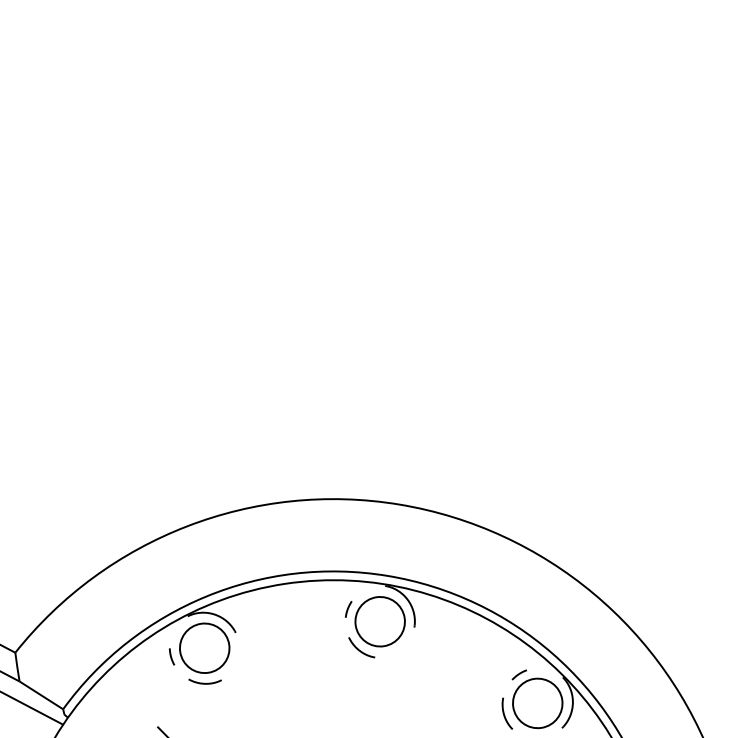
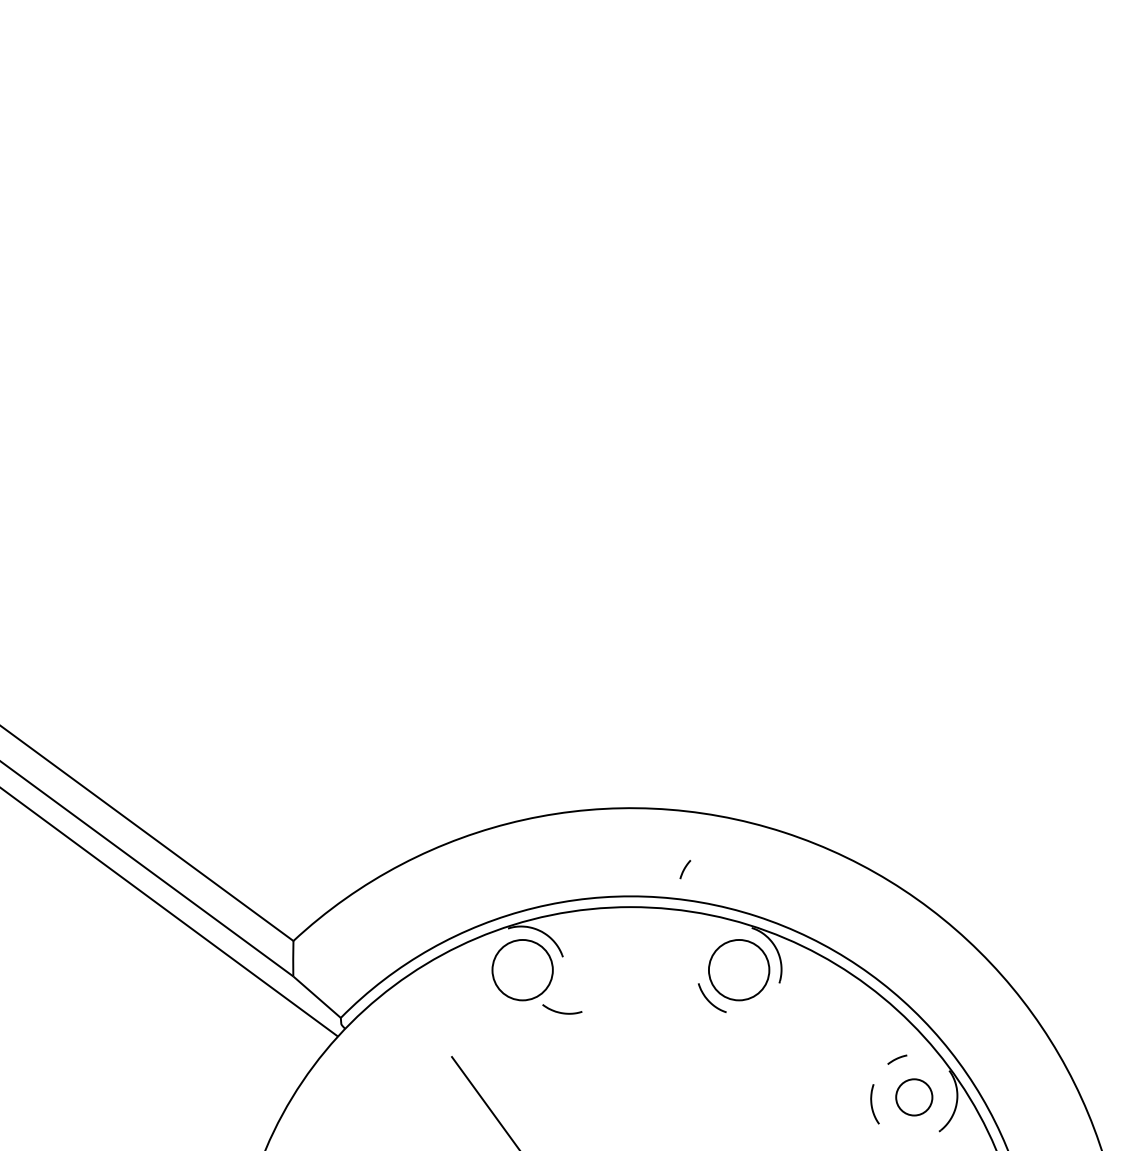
curve: (348, 609) -> (685, 869), moved
line: (171, 656) -> (481, 974), removed
curve: (205, 683) -> (562, 1012), moved
circle: (537, 703) -> (914, 1097), size x0.6

